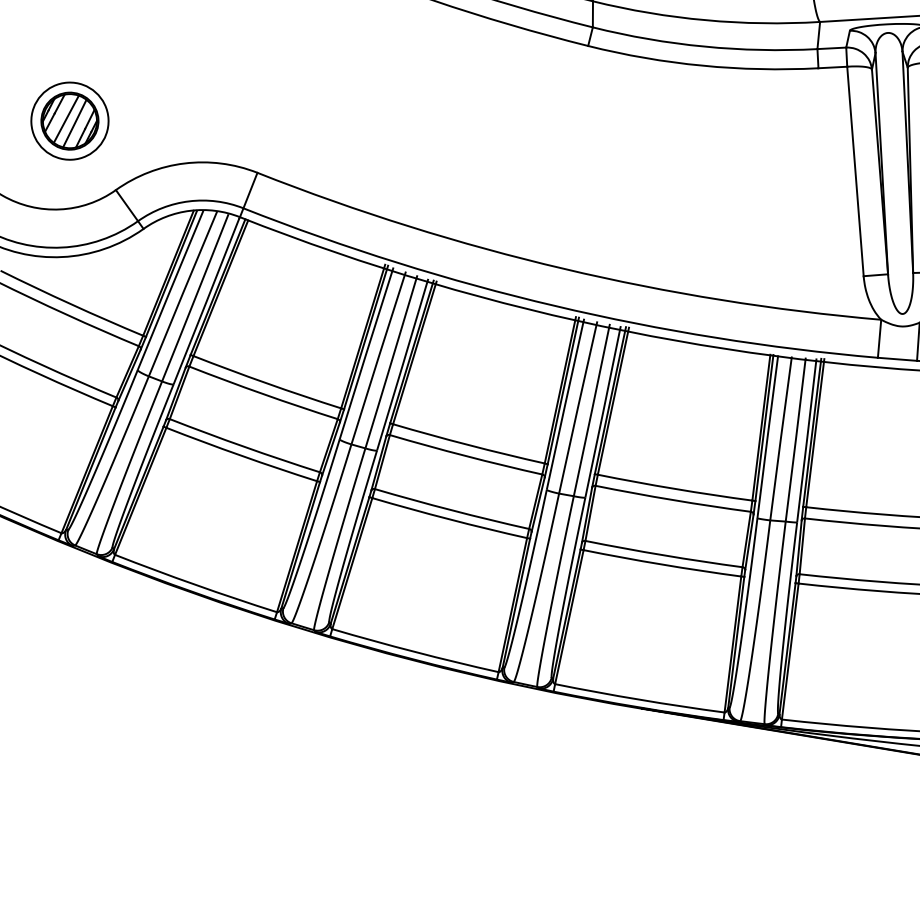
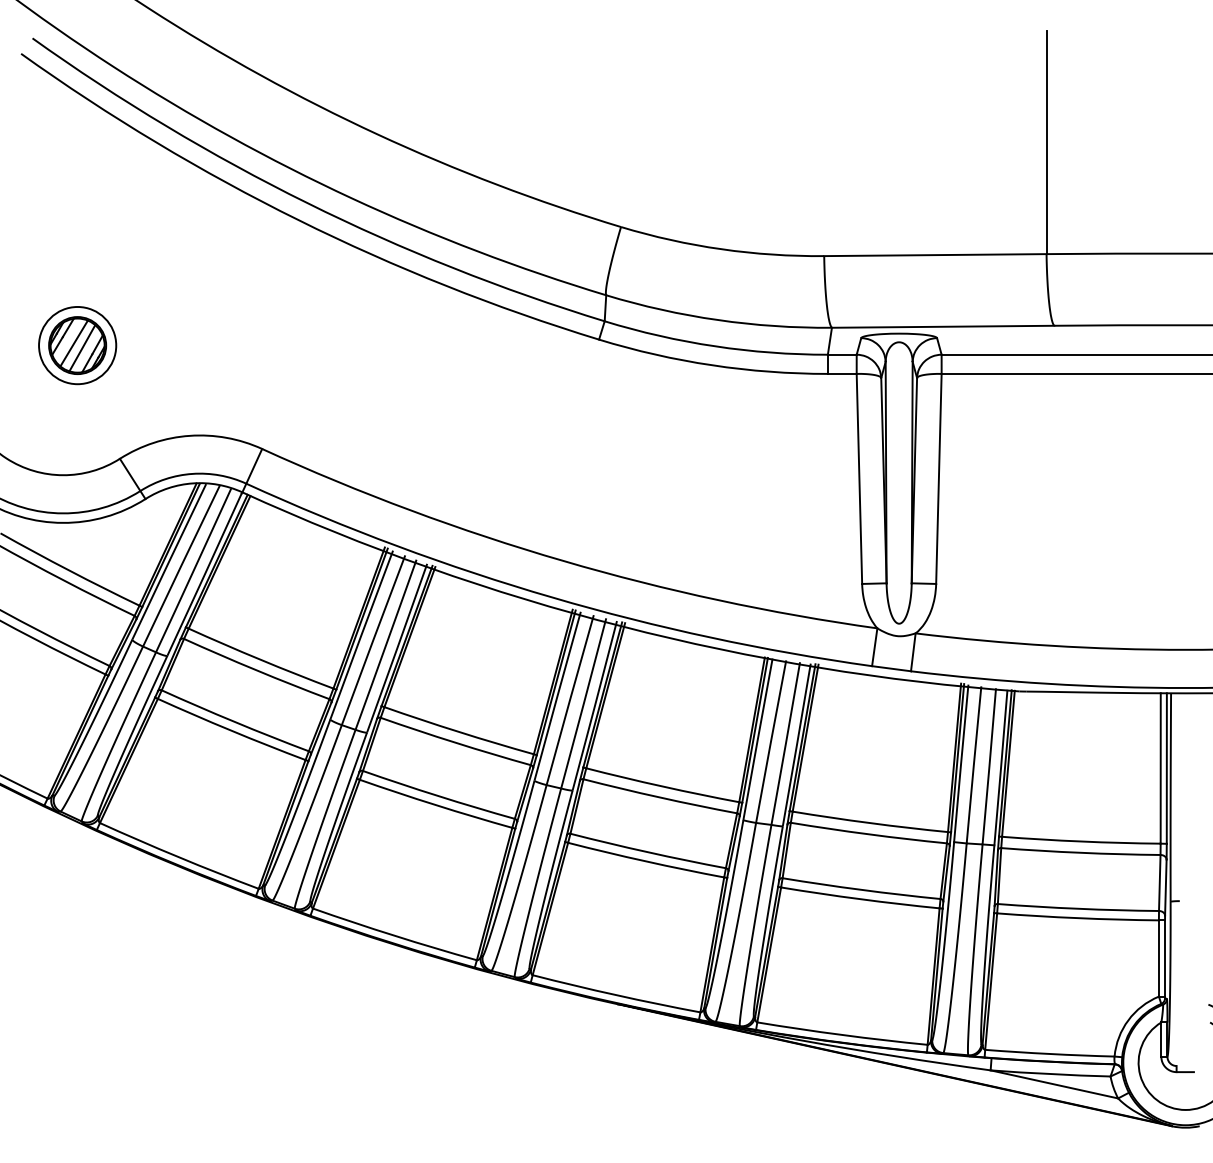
part: (69, 121) -> (77, 345), moved

